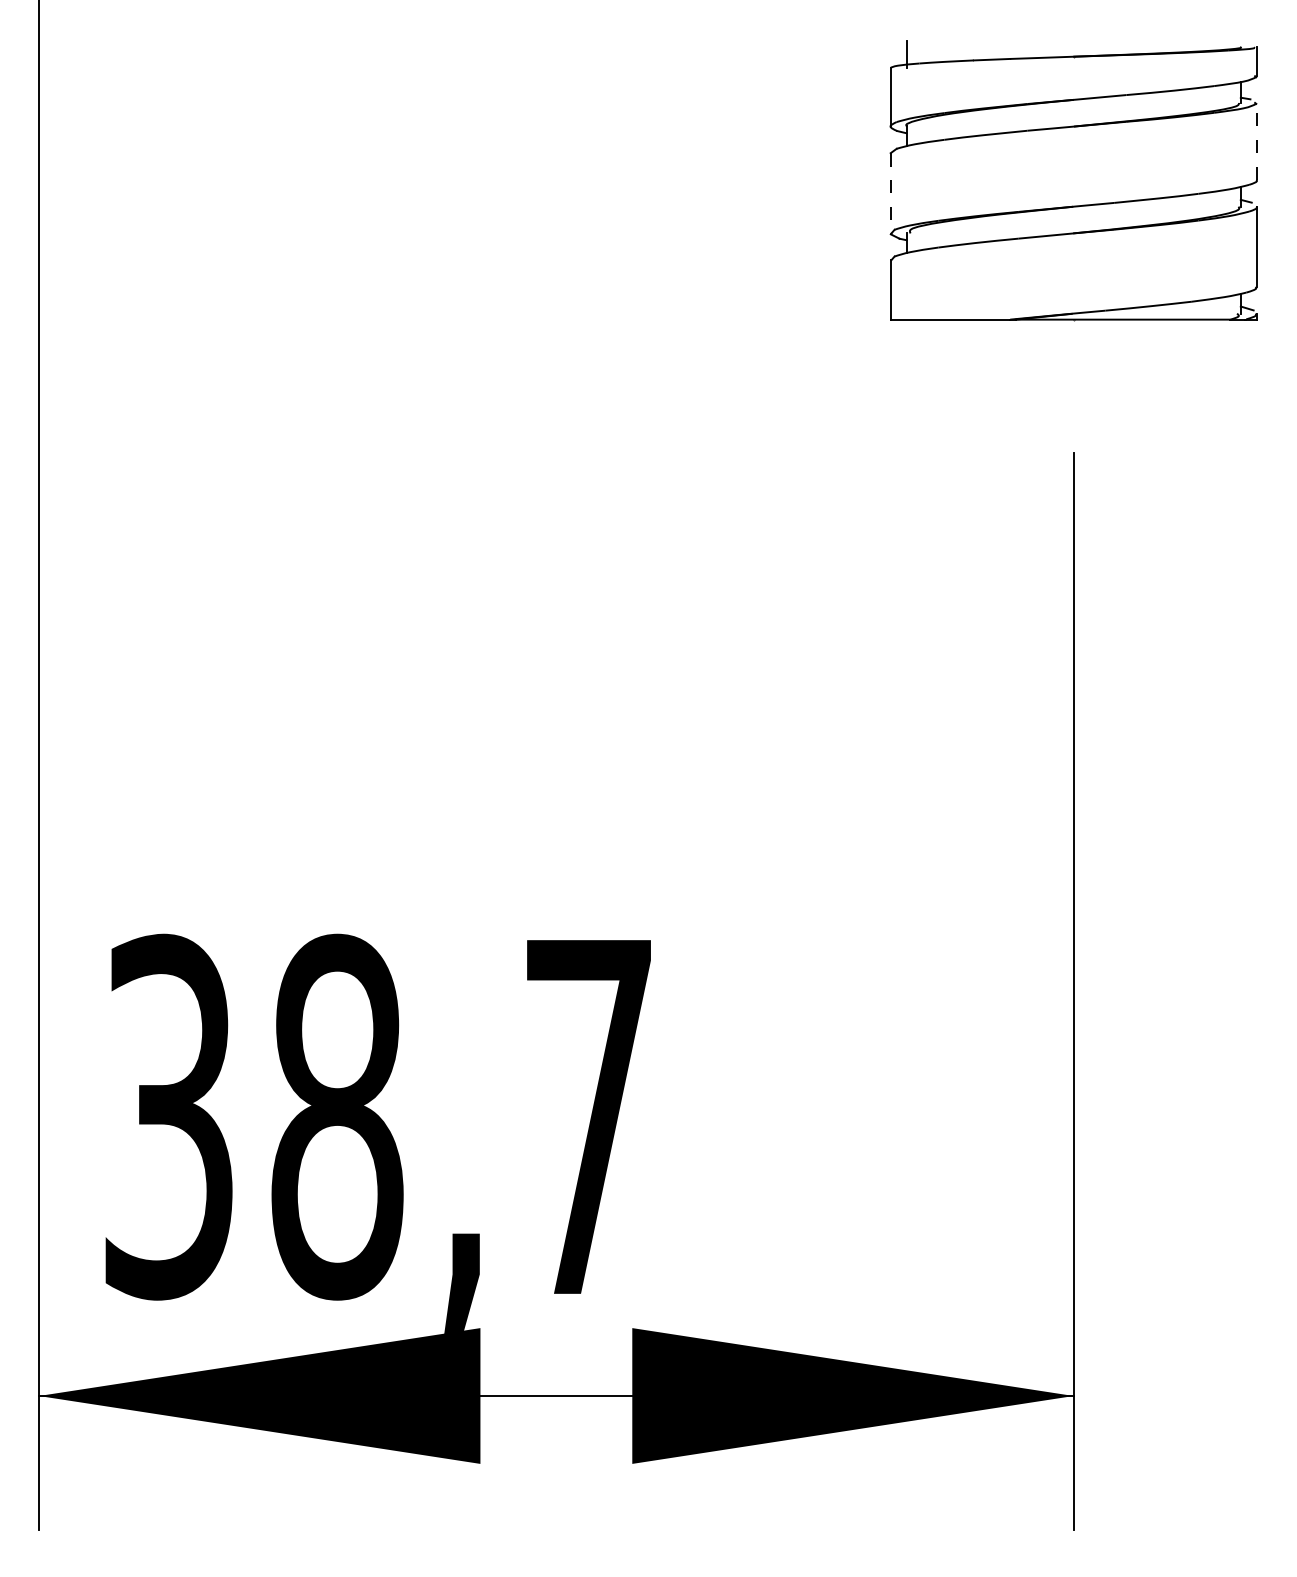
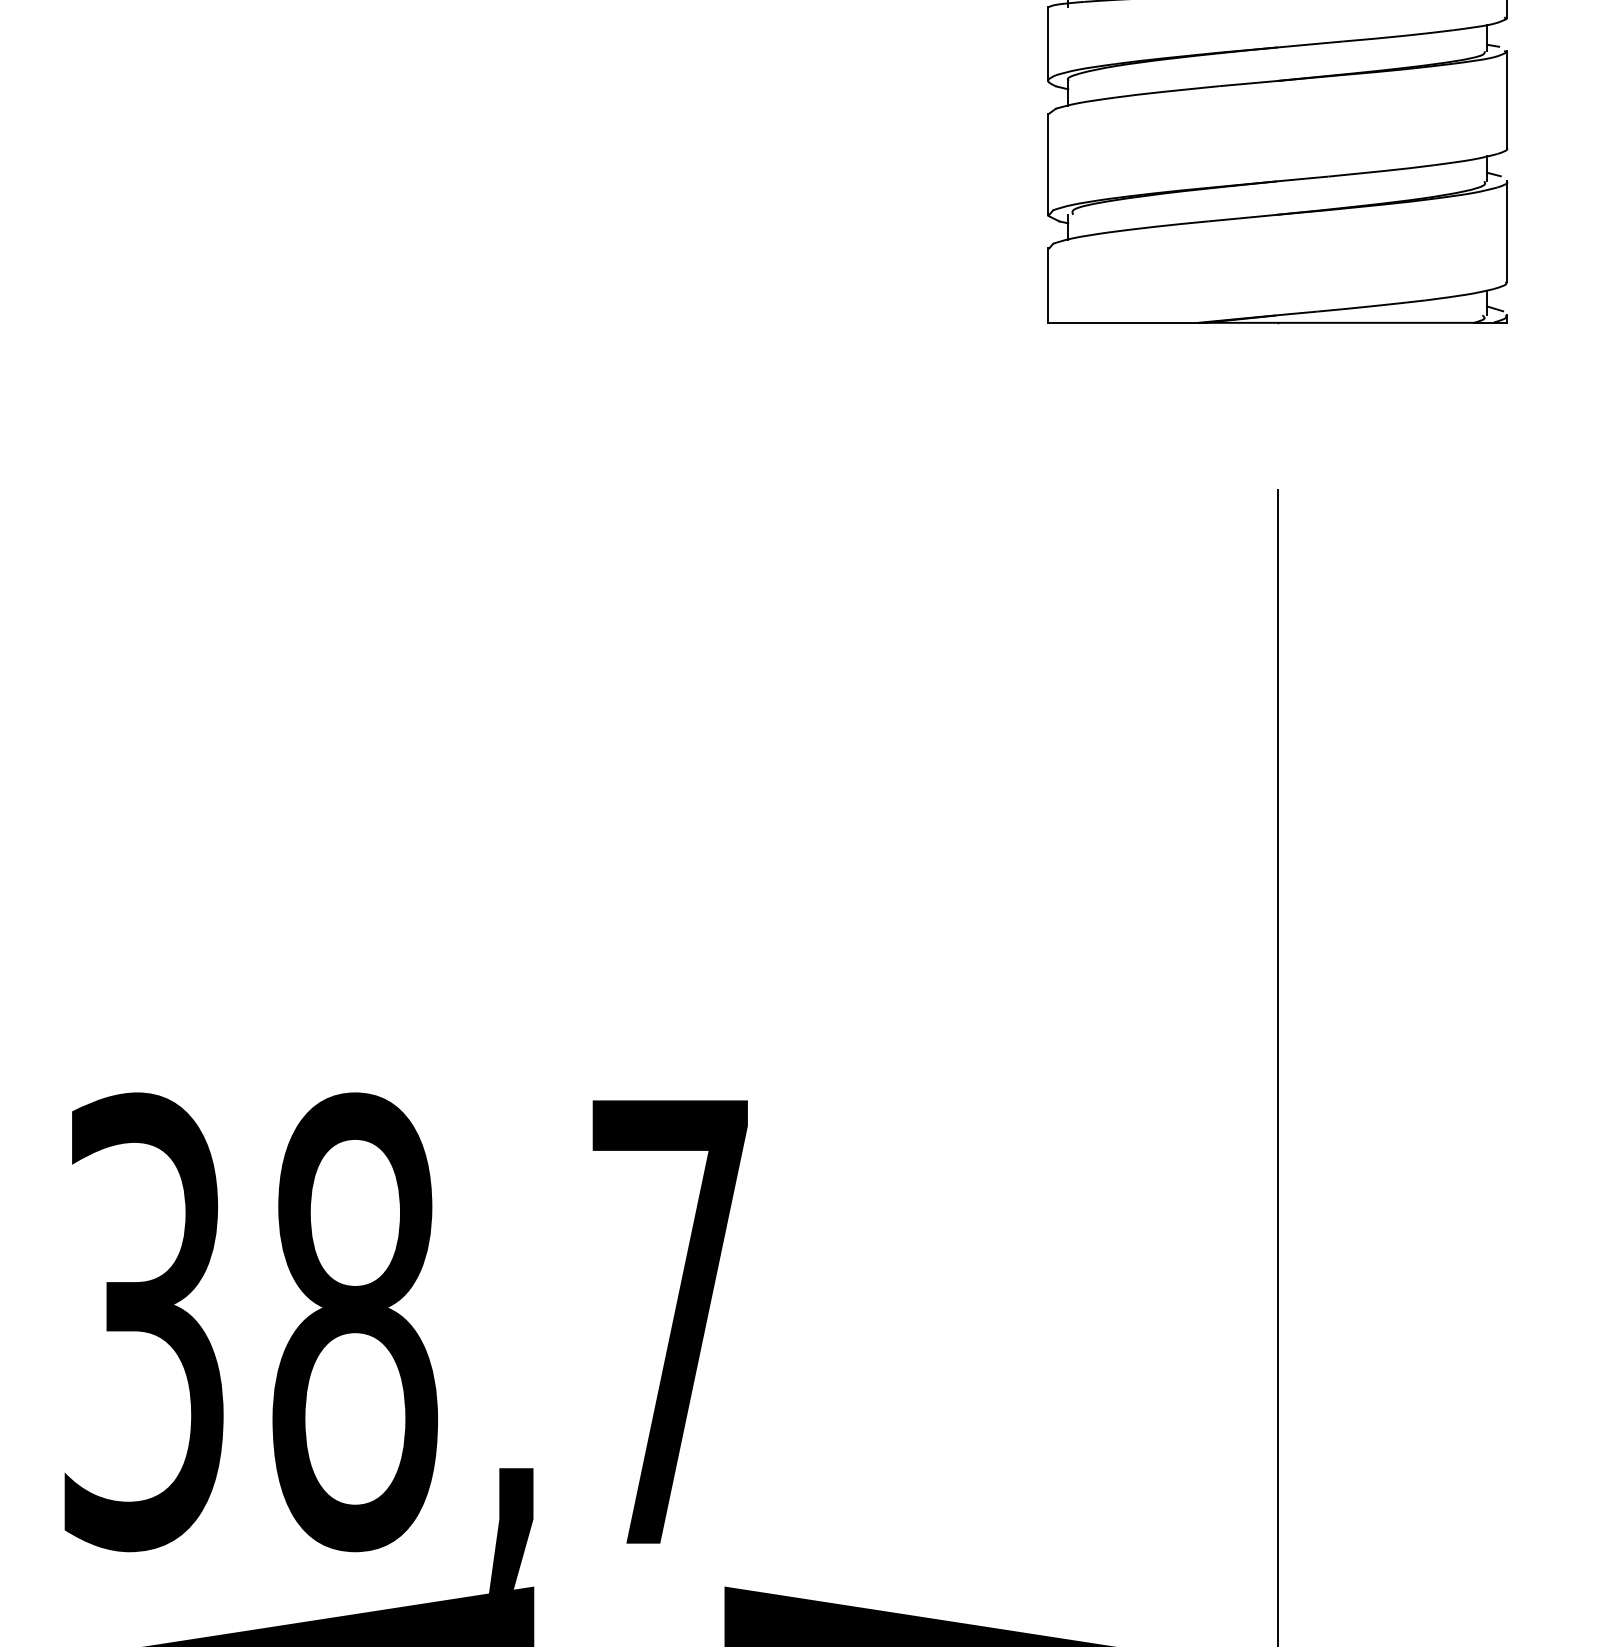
line: (1256, 140) -> (1506, 98), dashed -> solid
line: (890, 193) -> (1048, 164), dashed -> solid

